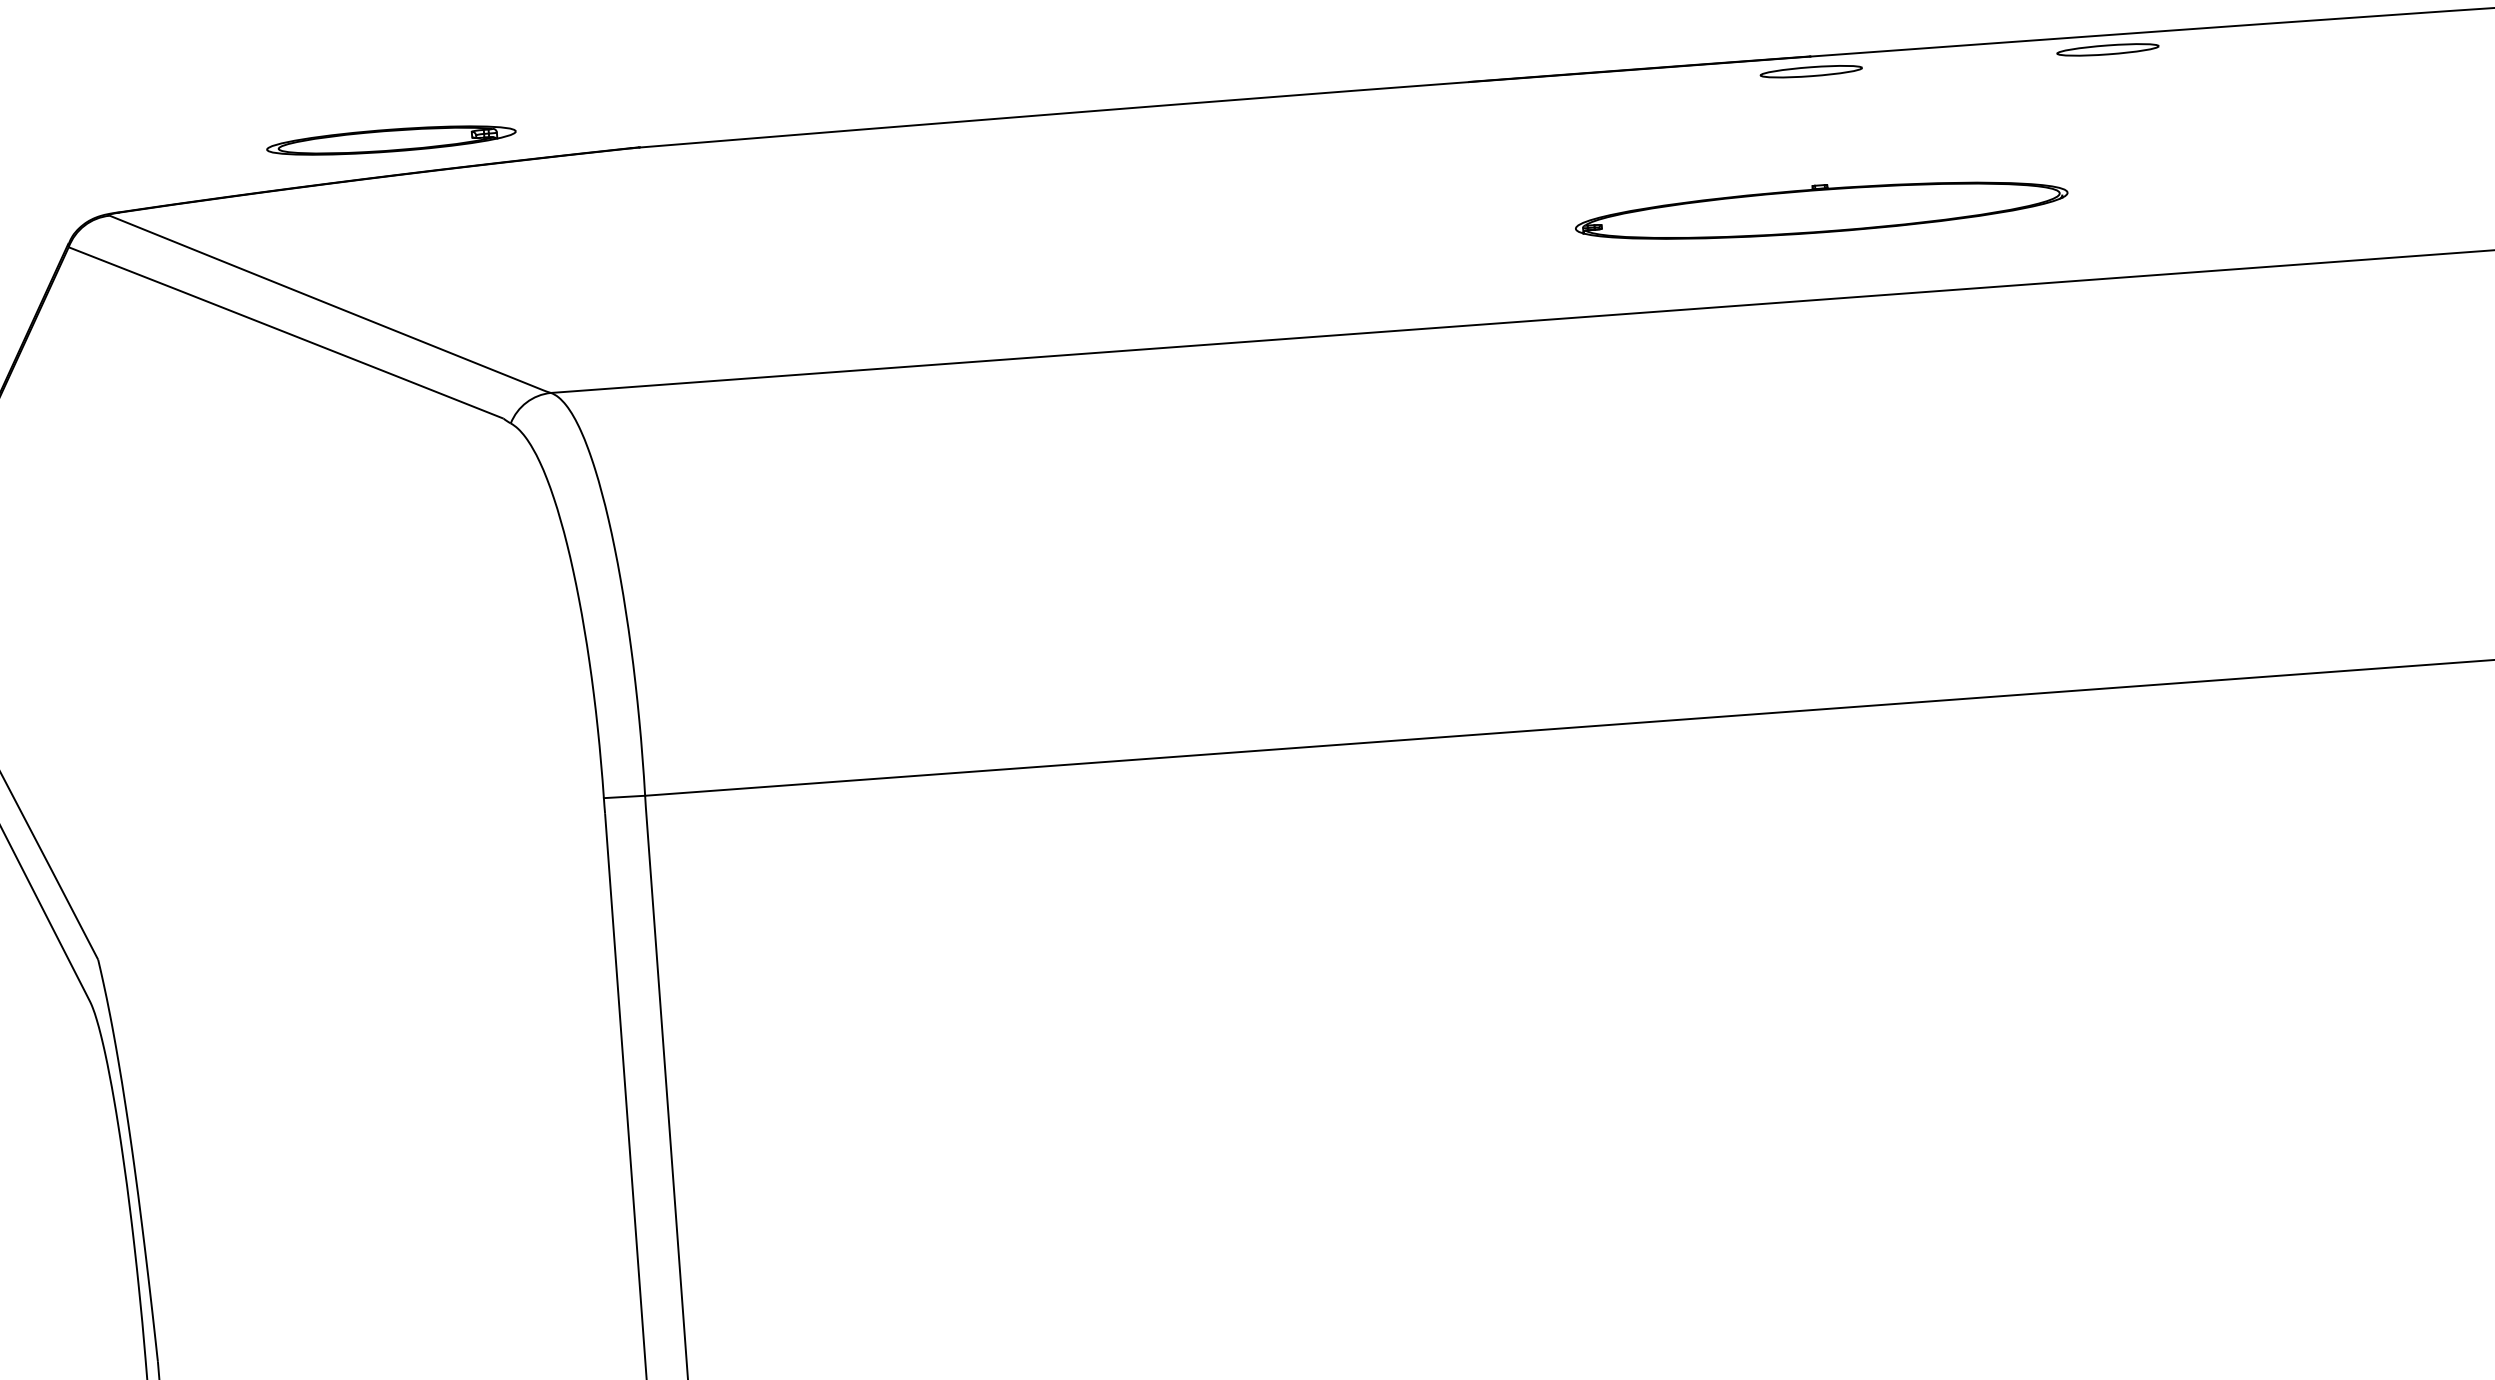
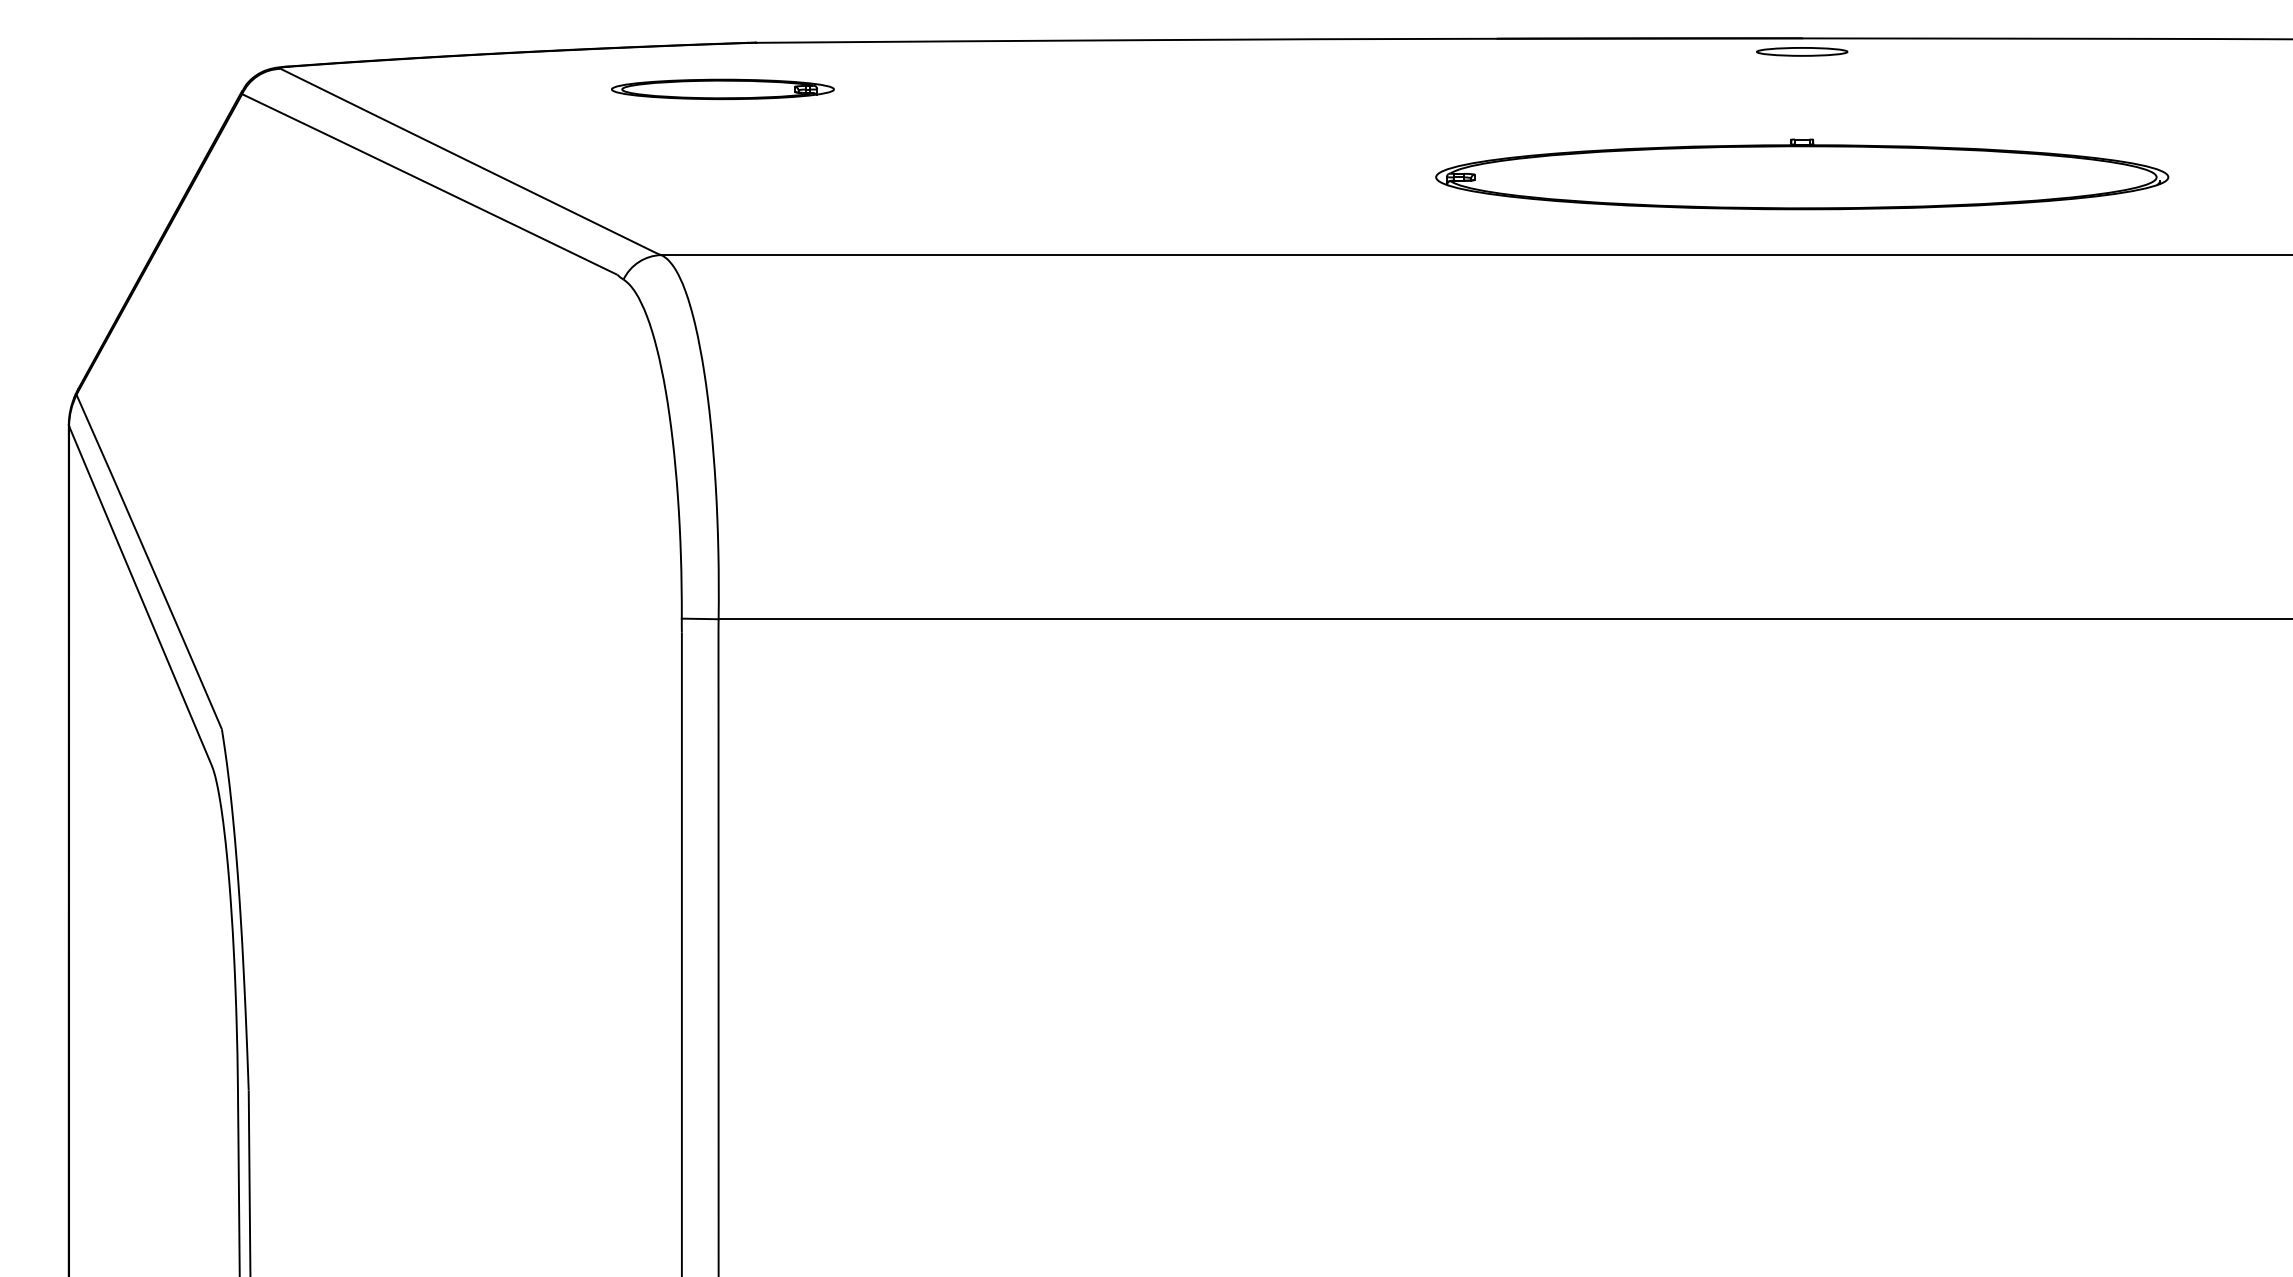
part: (2108, 49) -> (2067, 51), removed
part: (390, 139) -> (722, 88), moved
part: (1821, 208) -> (1802, 174), size x1.67

